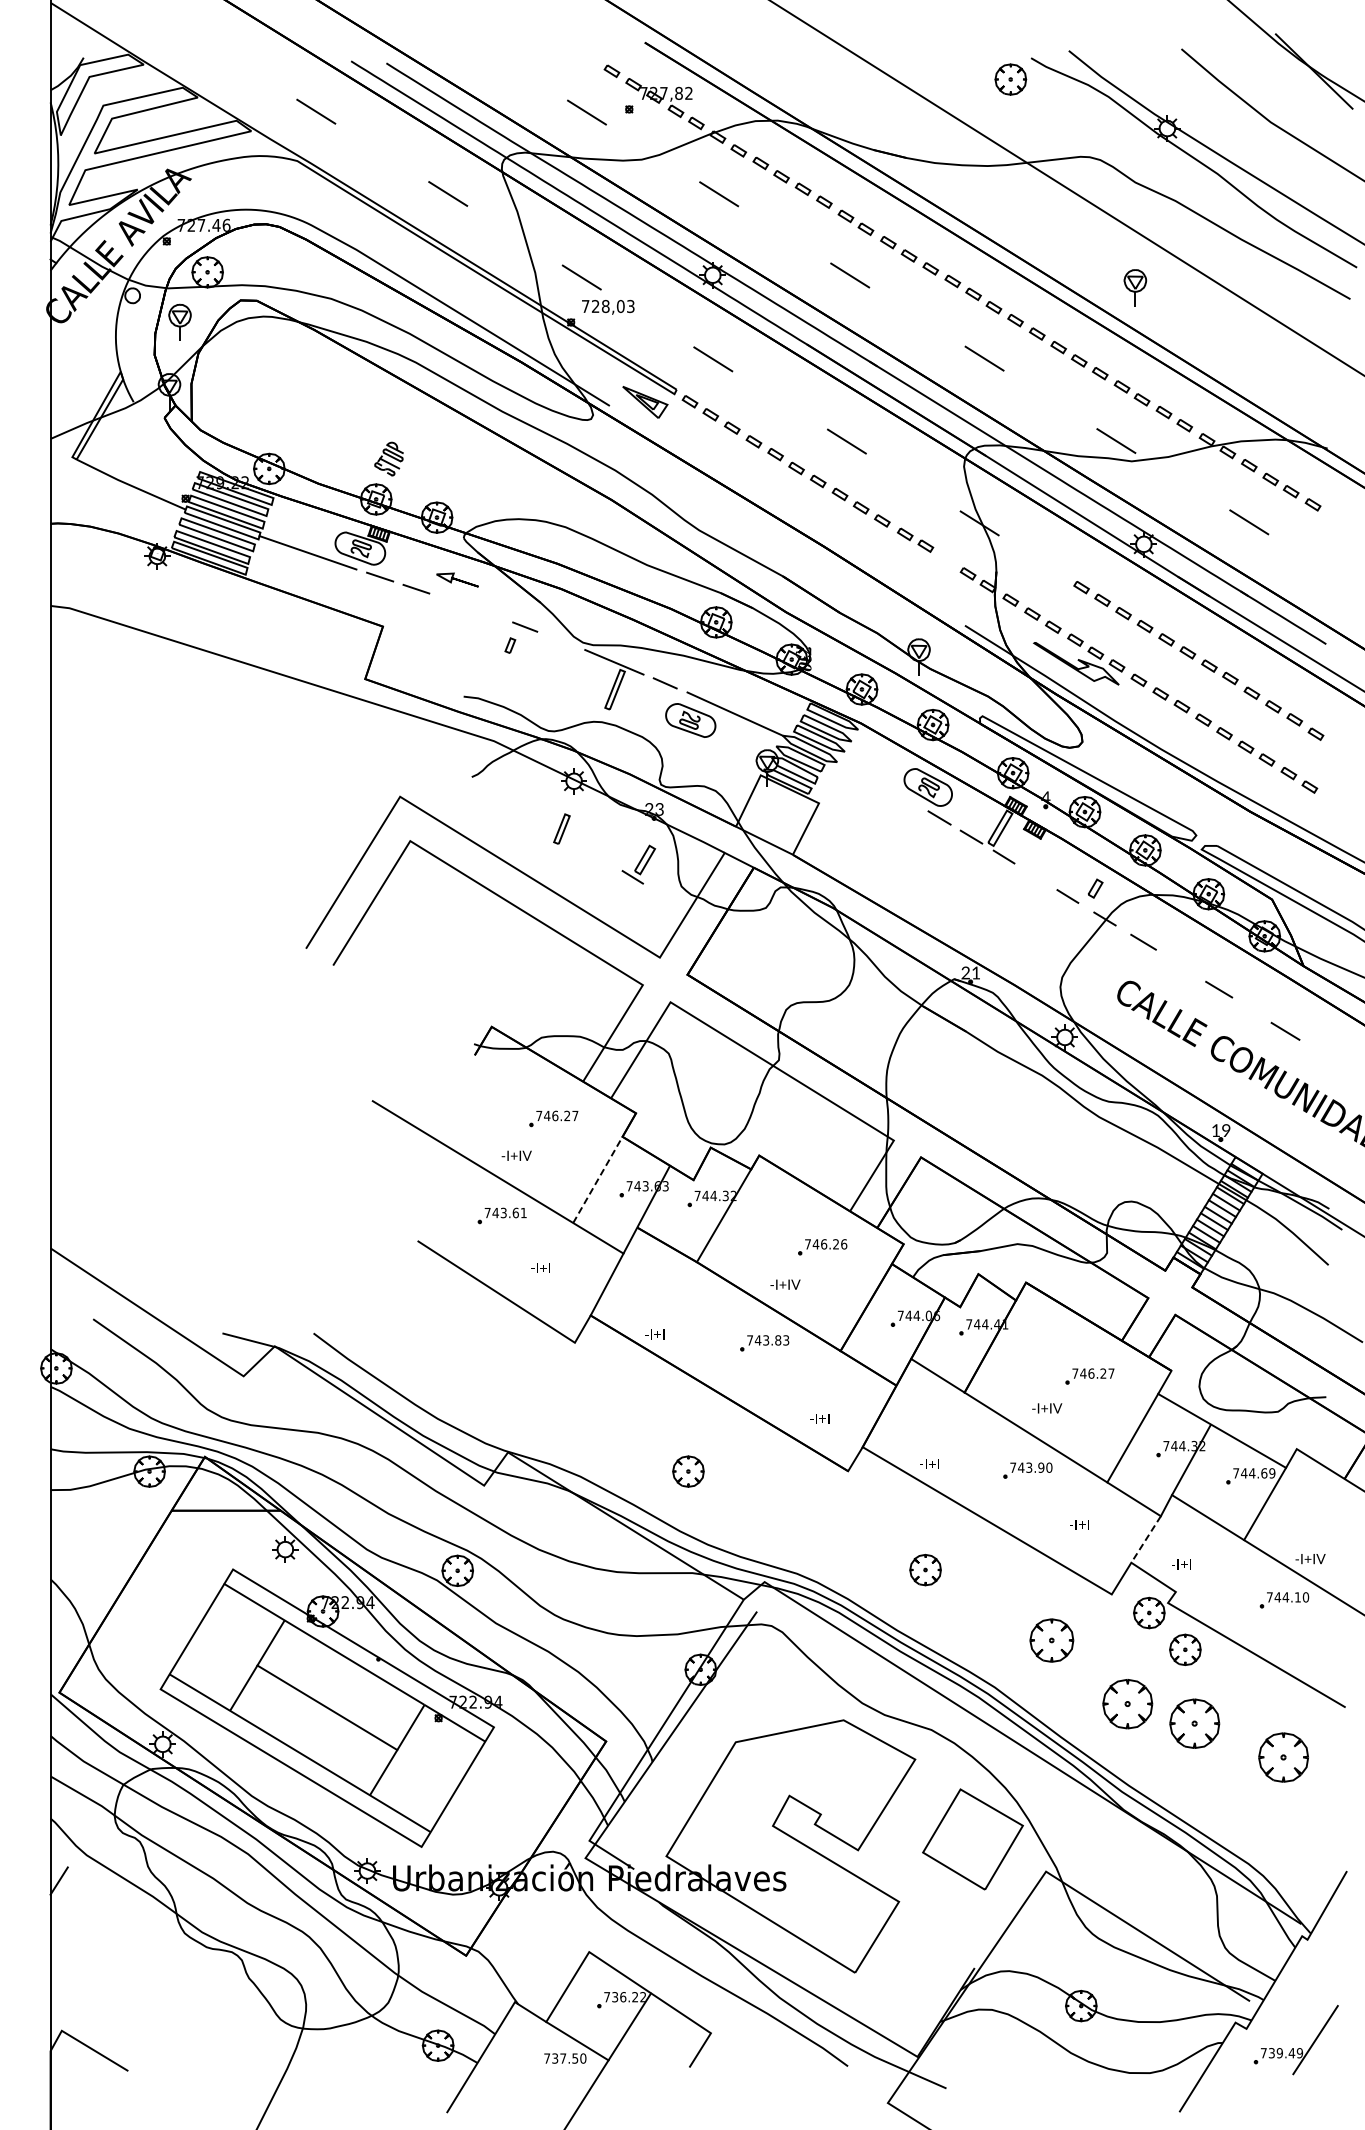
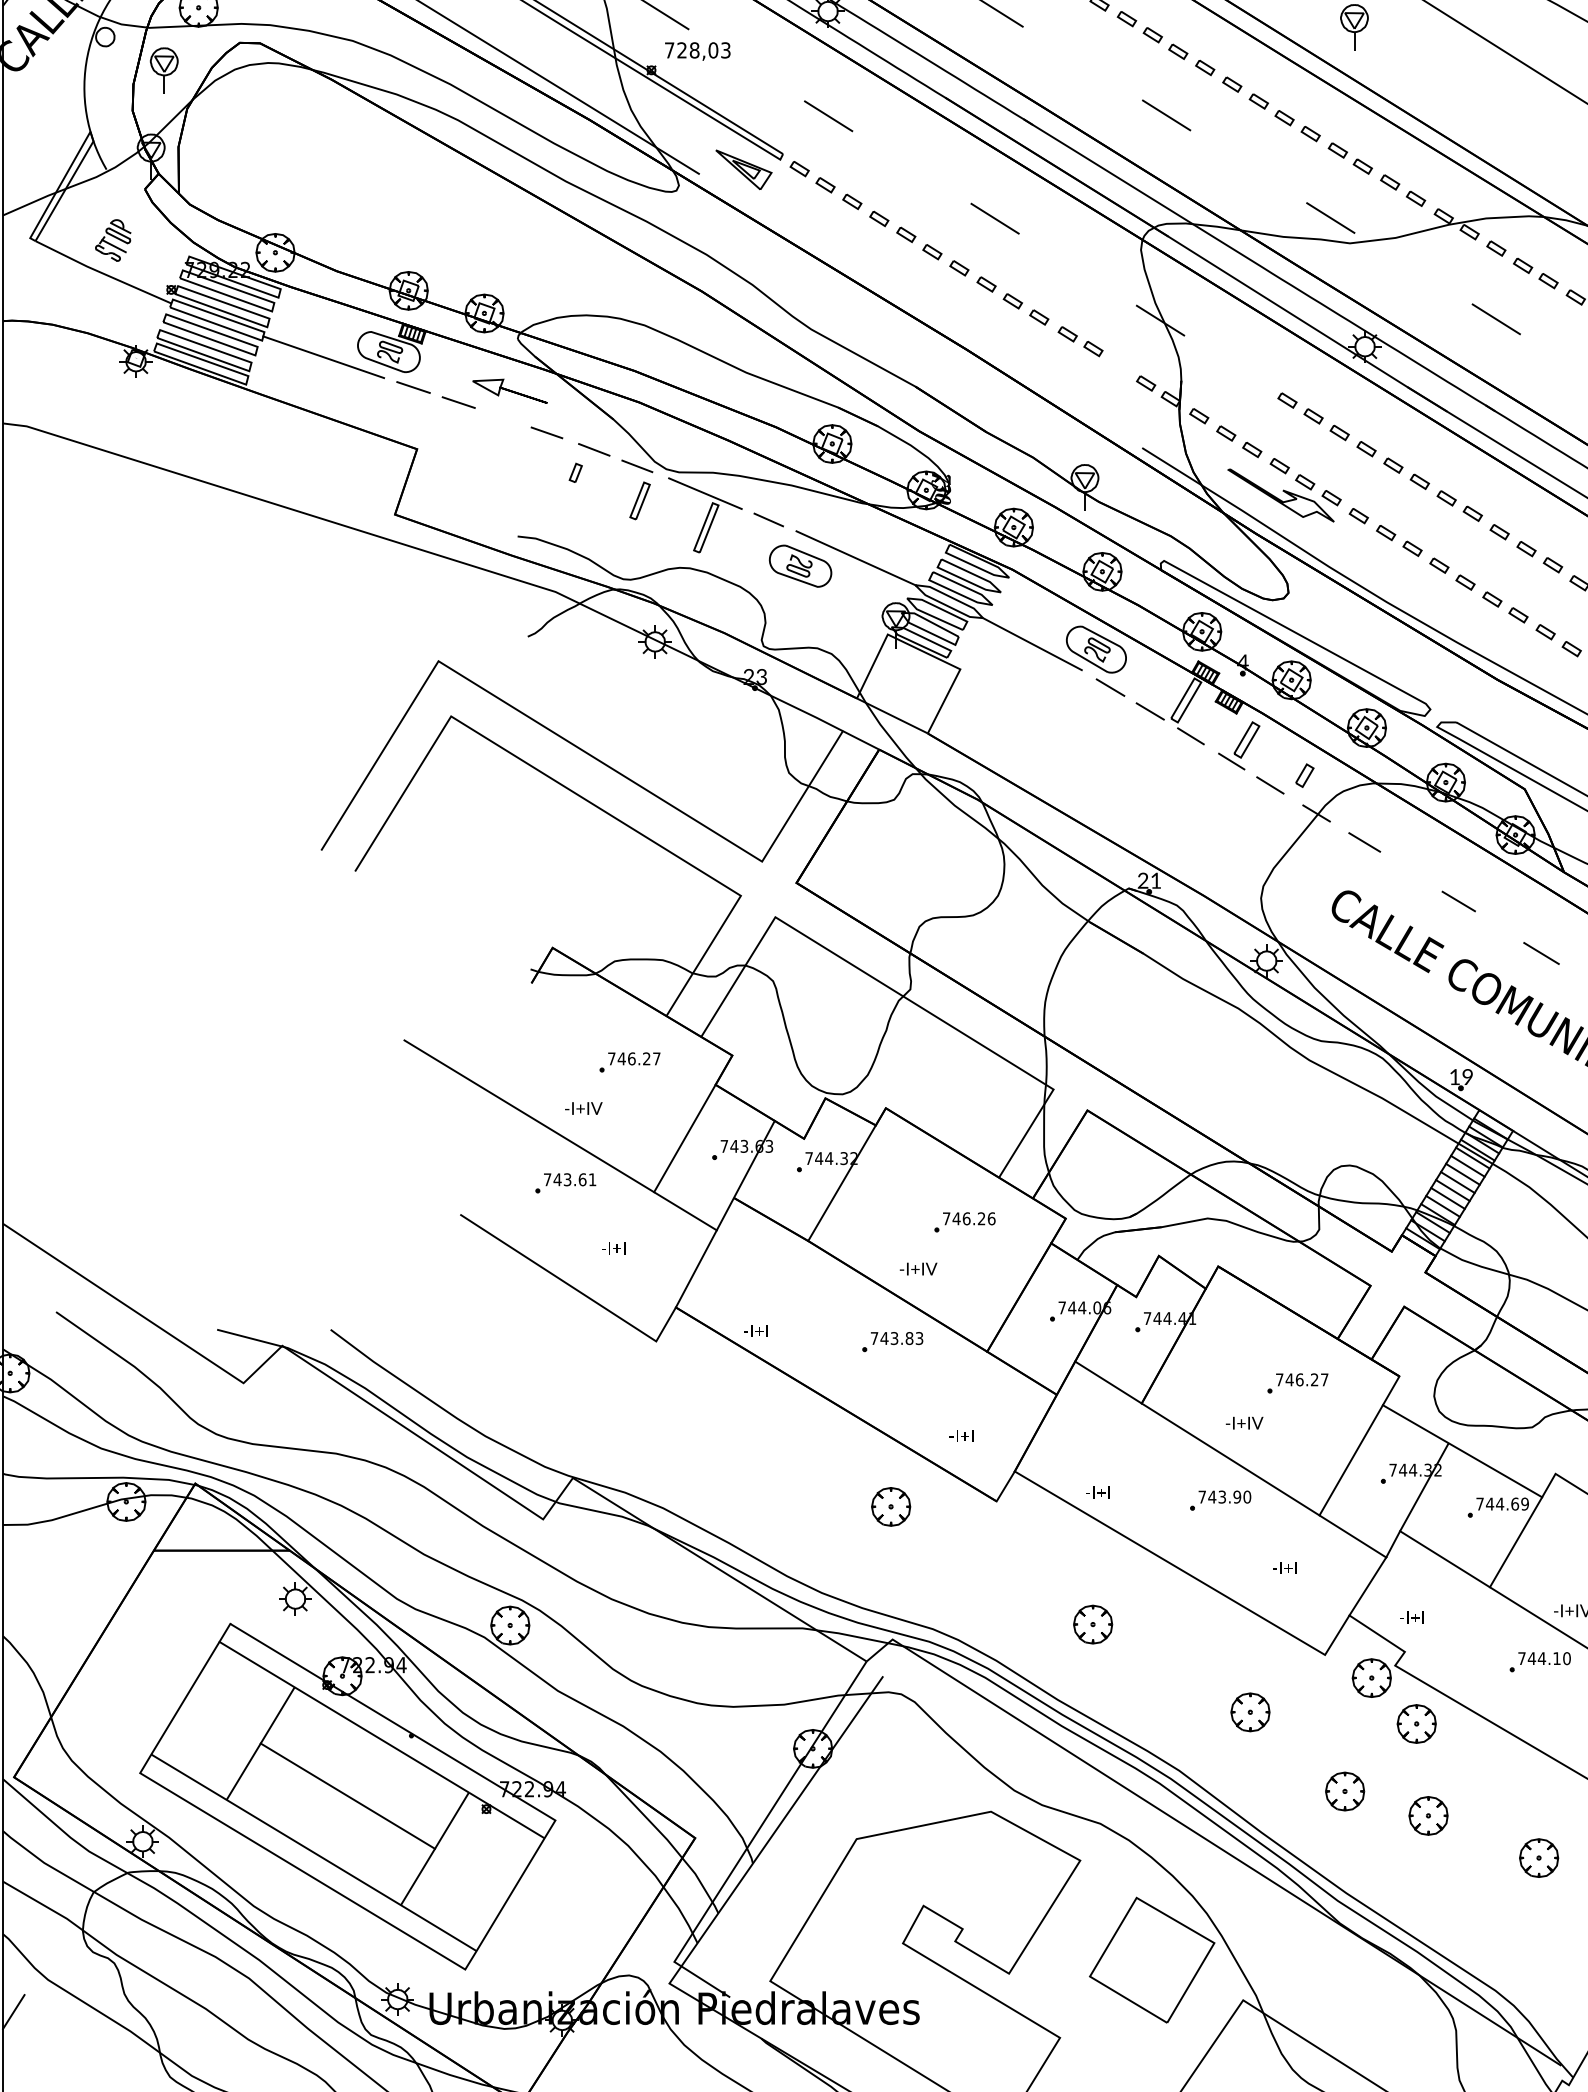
part: (388, 458) -> (112, 239), moved
part: (457, 579) -> (509, 390), size x1.43
line: (486, 613) -> (546, 432), added
line: (559, 639) -> (637, 465), added
line: (876, 782) -> (1031, 643), added
part: (561, 828) -> (639, 500), moved
part: (638, 864) -> (1238, 745), moved
line: (597, 1179) -> (684, 1138), dashed -> solid
part: (688, 1471) -> (891, 1506), moved
line: (1146, 1539) -> (1368, 1586), dashed -> solid
part: (1051, 1640) -> (1249, 1712), size x0.71
part: (1127, 1703) -> (1344, 1790), size x0.62
part: (1194, 1723) -> (1428, 1815), size x0.62
part: (1283, 1757) -> (1539, 1858), size x0.62

